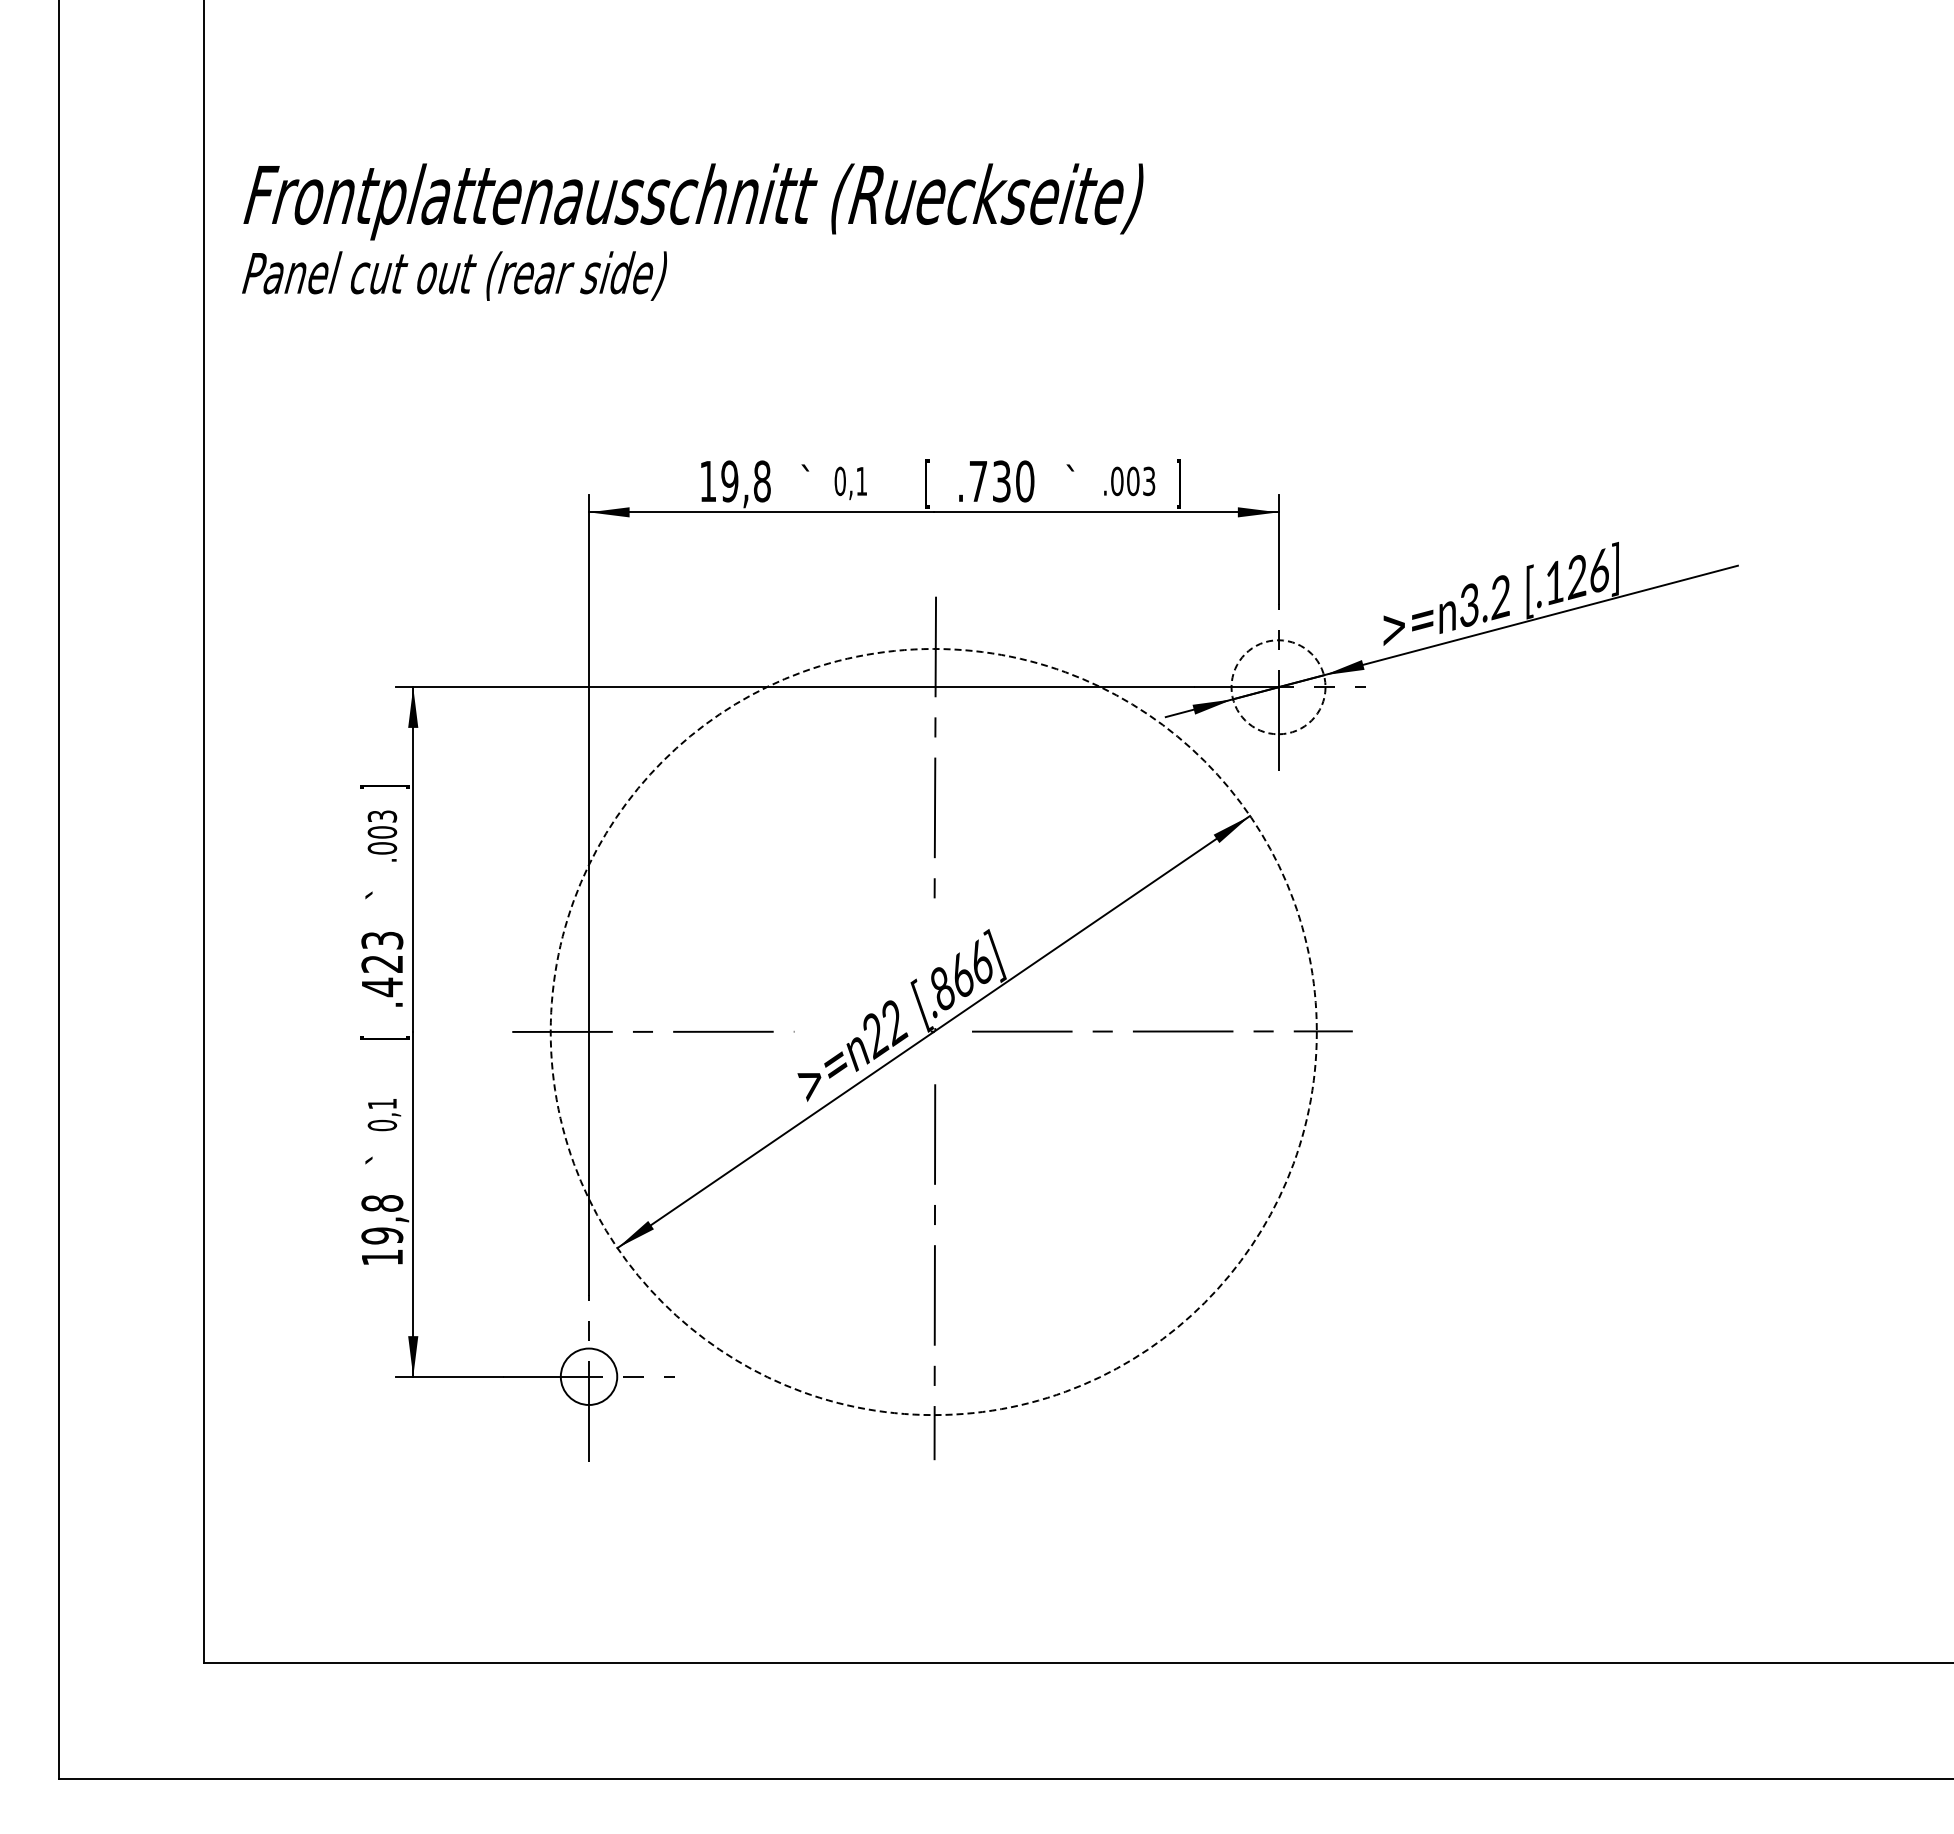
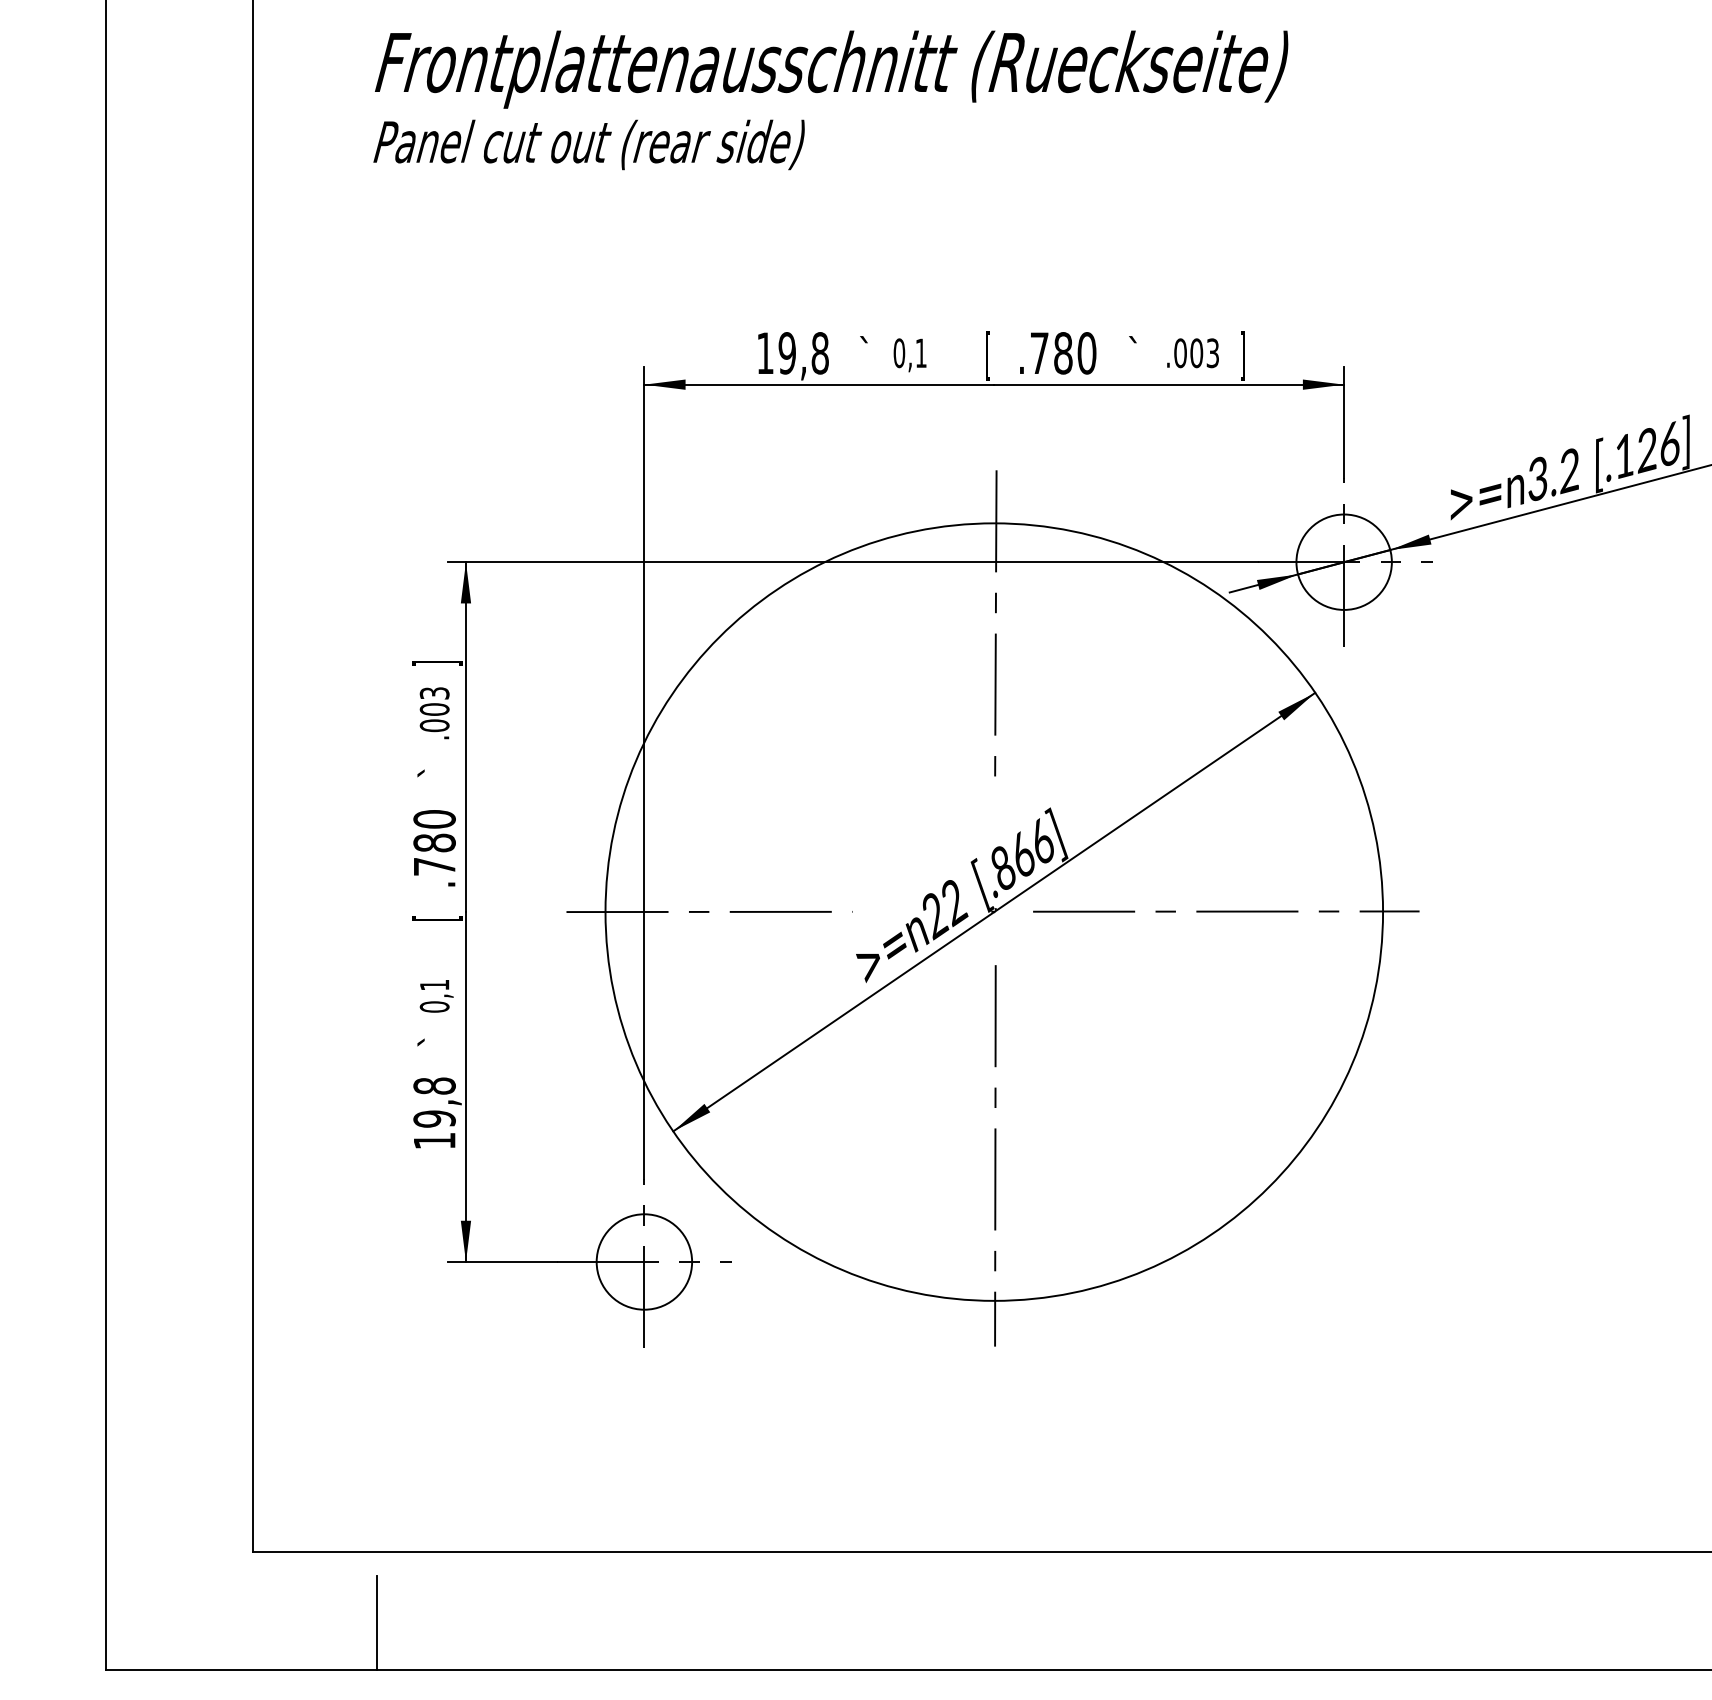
text: (692, 231) -> (830, 99), moved
text: (1001, 481) -> (1063, 353), .730 -> .780
circle: (1278, 687) -> (1344, 562), dashed -> solid
text: (382, 964) -> (434, 843), .423 -> .780
circle: (933, 1031) -> (993, 911), dashed -> solid
circle: (589, 1376) -> (644, 1261), size x1.67
line: (325, 1732) -> (376, 1623), added

